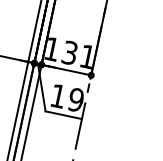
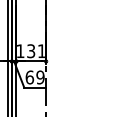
text: (57, 96) -> (29, 77), 19 -> 69

